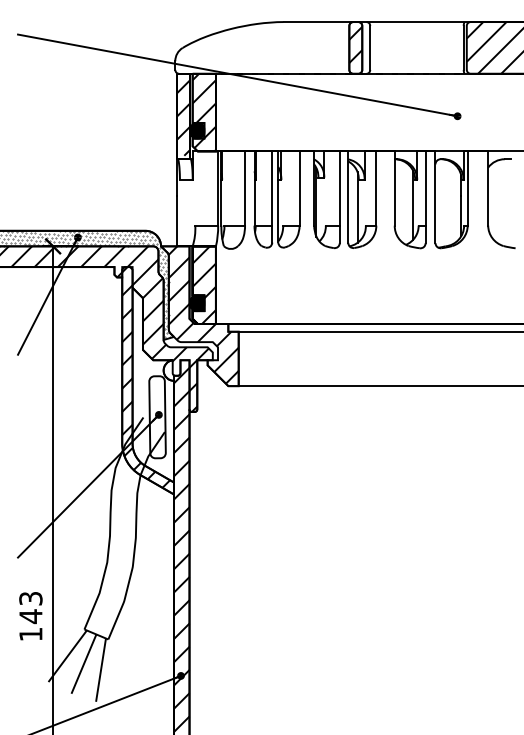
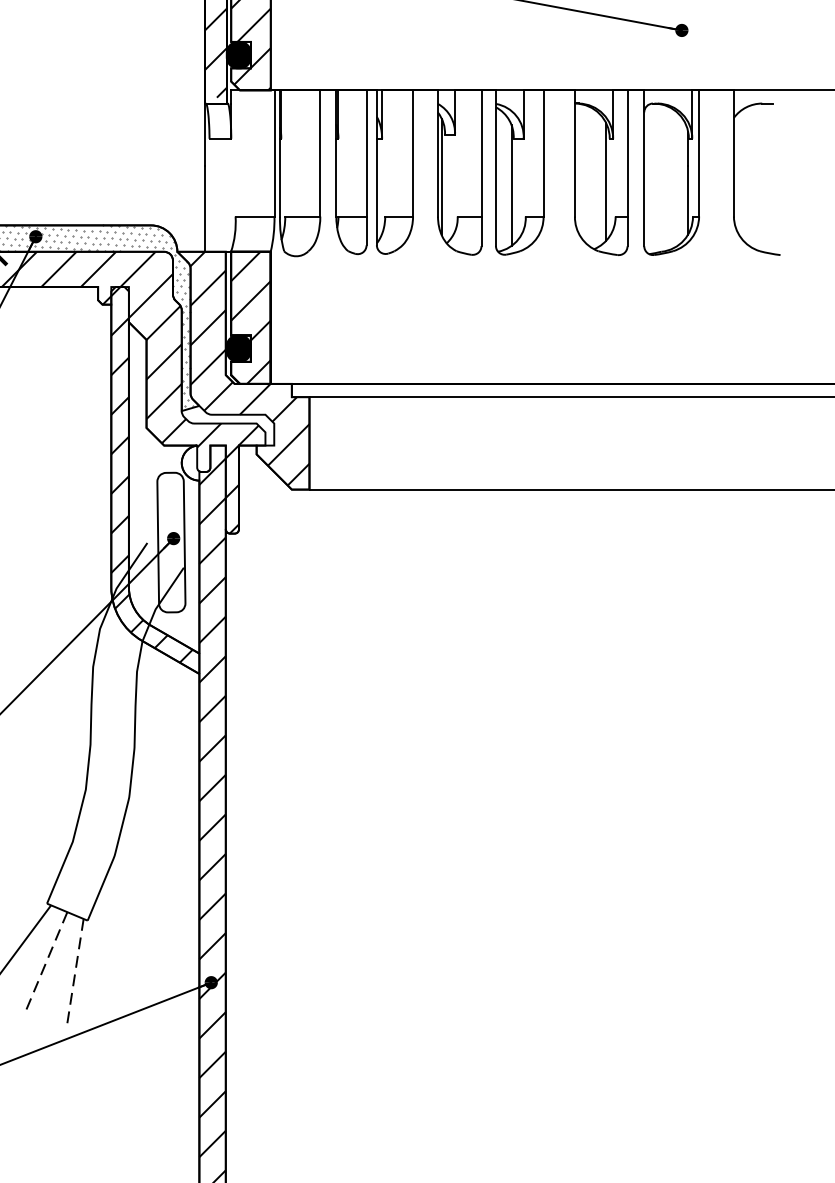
line: (83, 664) -> (45, 963), solid -> dashed
line: (100, 670) -> (74, 973), solid -> dashed

